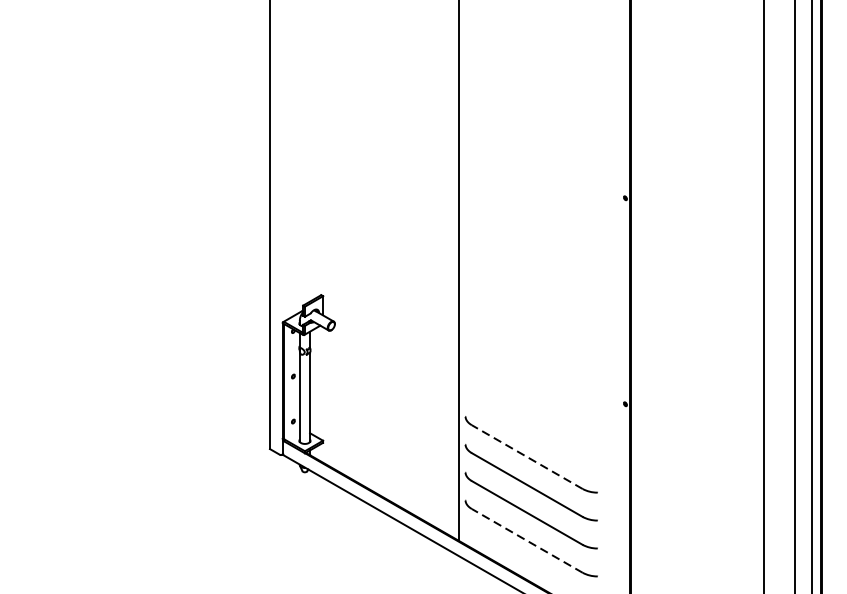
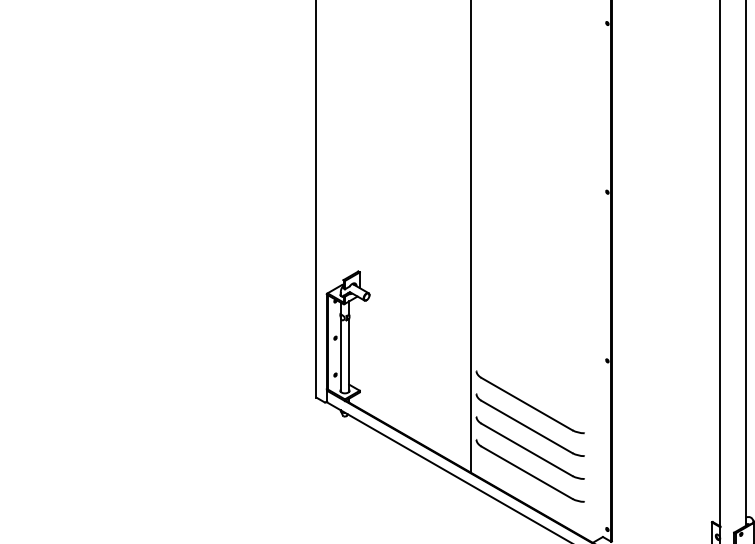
line: (526, 456) -> (526, 403), dashed -> solid
line: (526, 540) -> (526, 472), dashed -> solid

